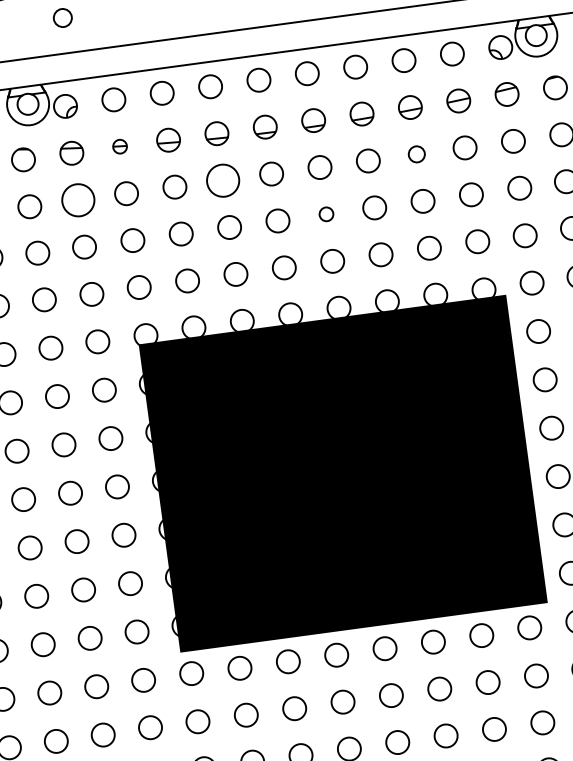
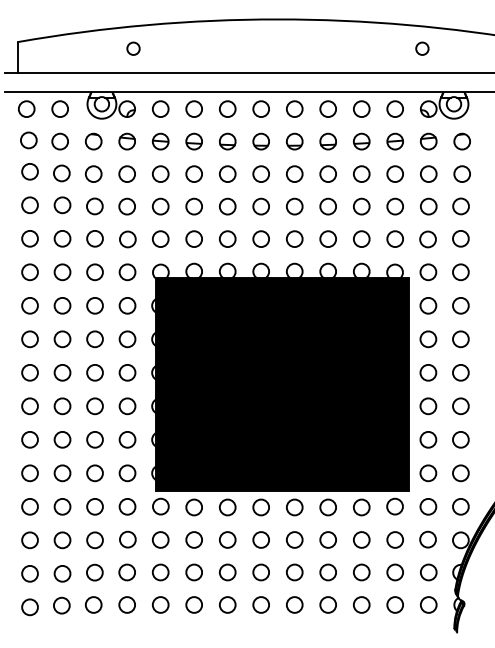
part: (119, 146) -> (160, 141), size x1.67
circle: (416, 153) -> (361, 173), size x1.43
circle: (222, 179) -> (227, 173), size x0.71
circle: (77, 199) -> (126, 173), size x0.71
circle: (325, 214) -> (294, 206), size x1.67

